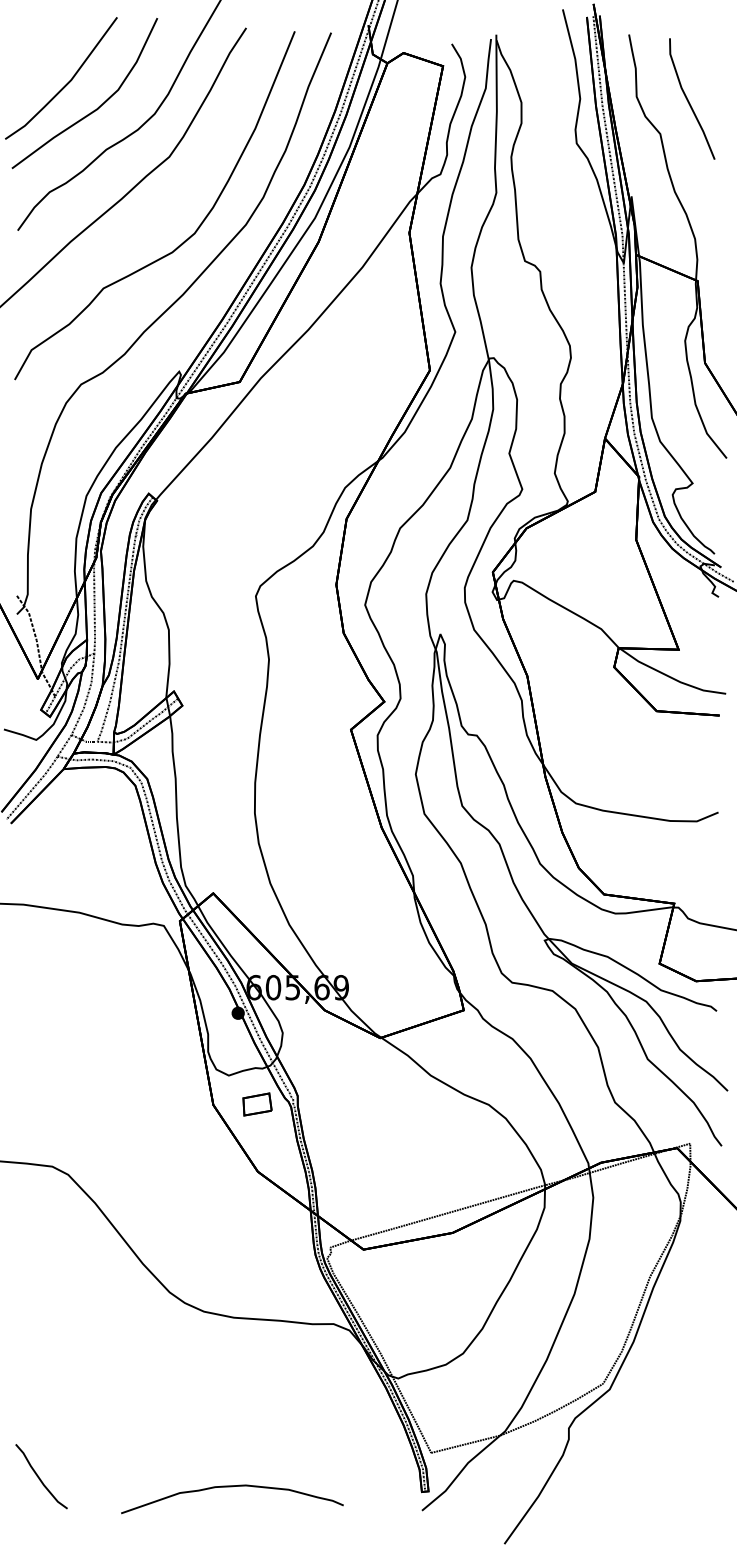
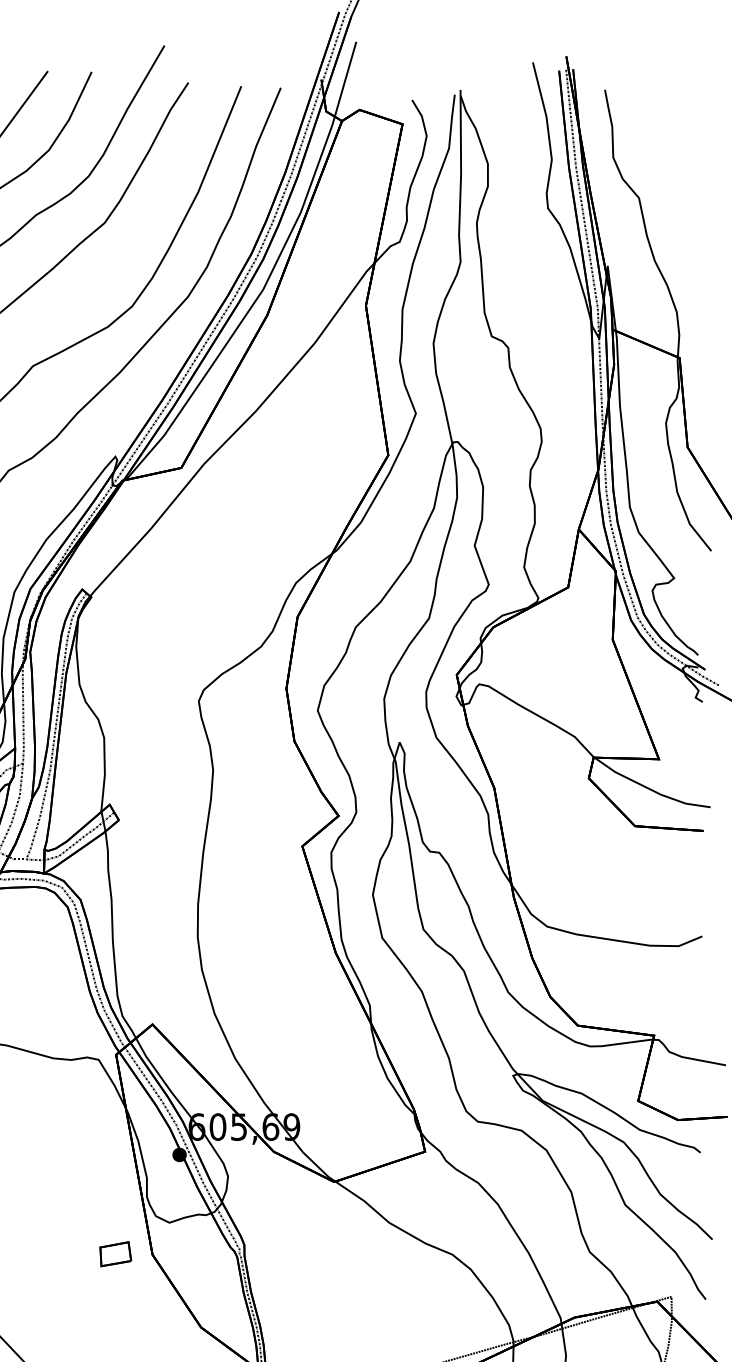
line: (688, 99) -> (669, 160), removed
part: (257, 1104) -> (115, 1254), moved

